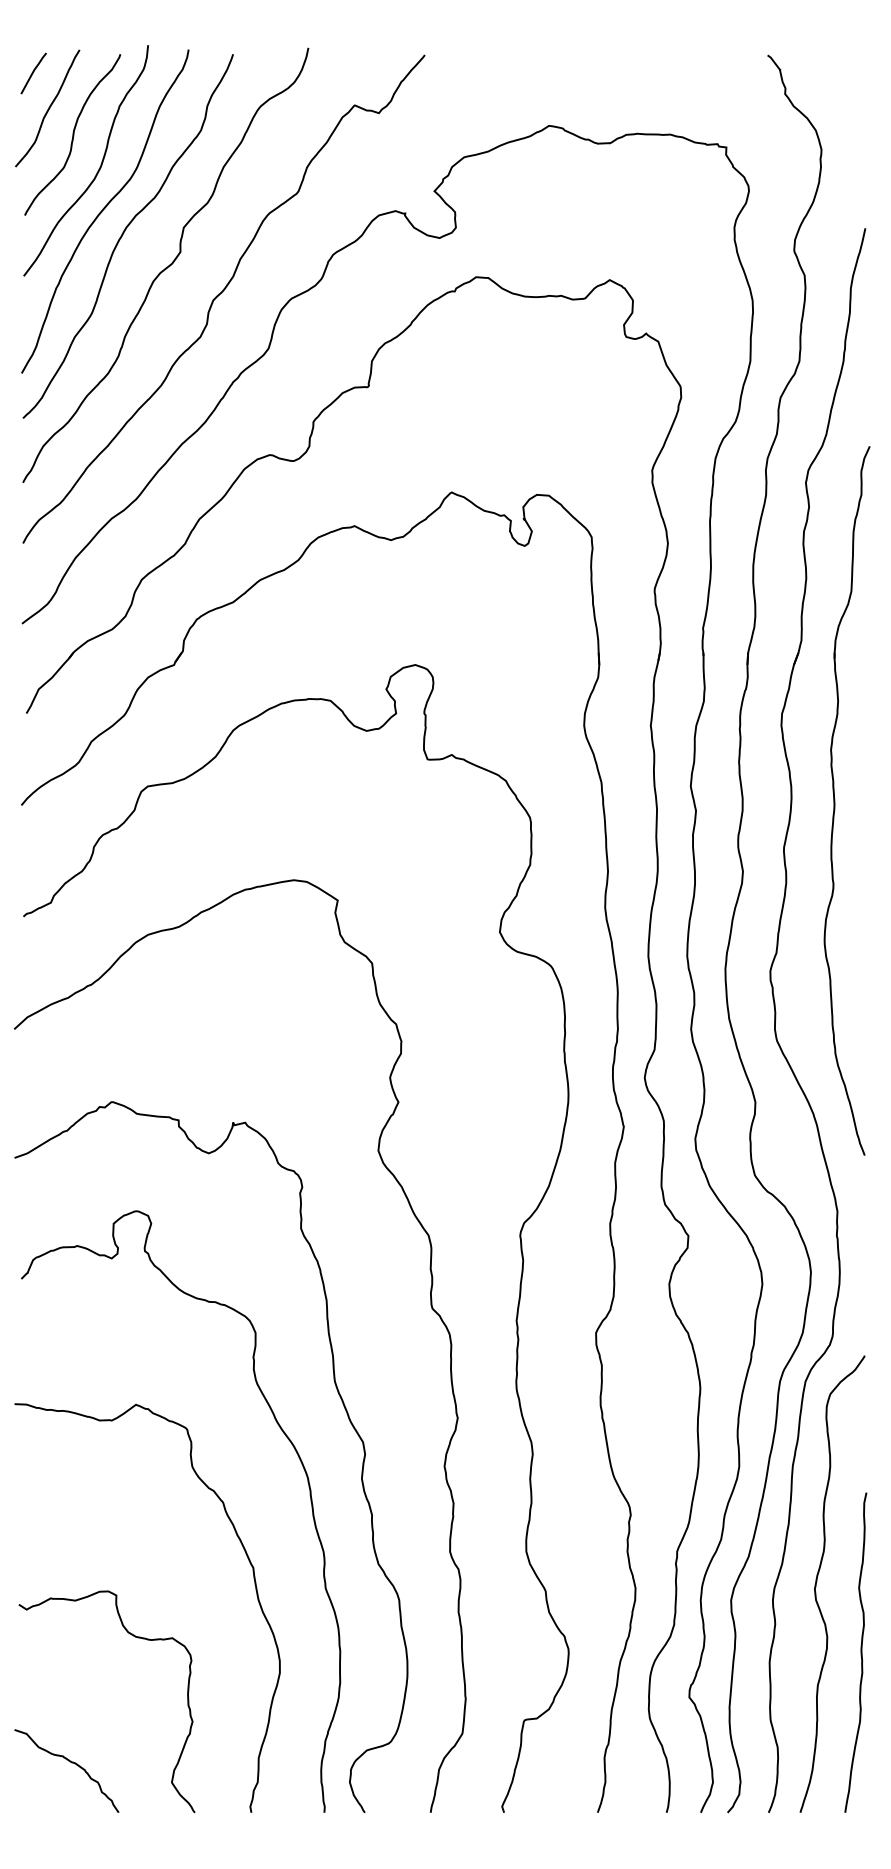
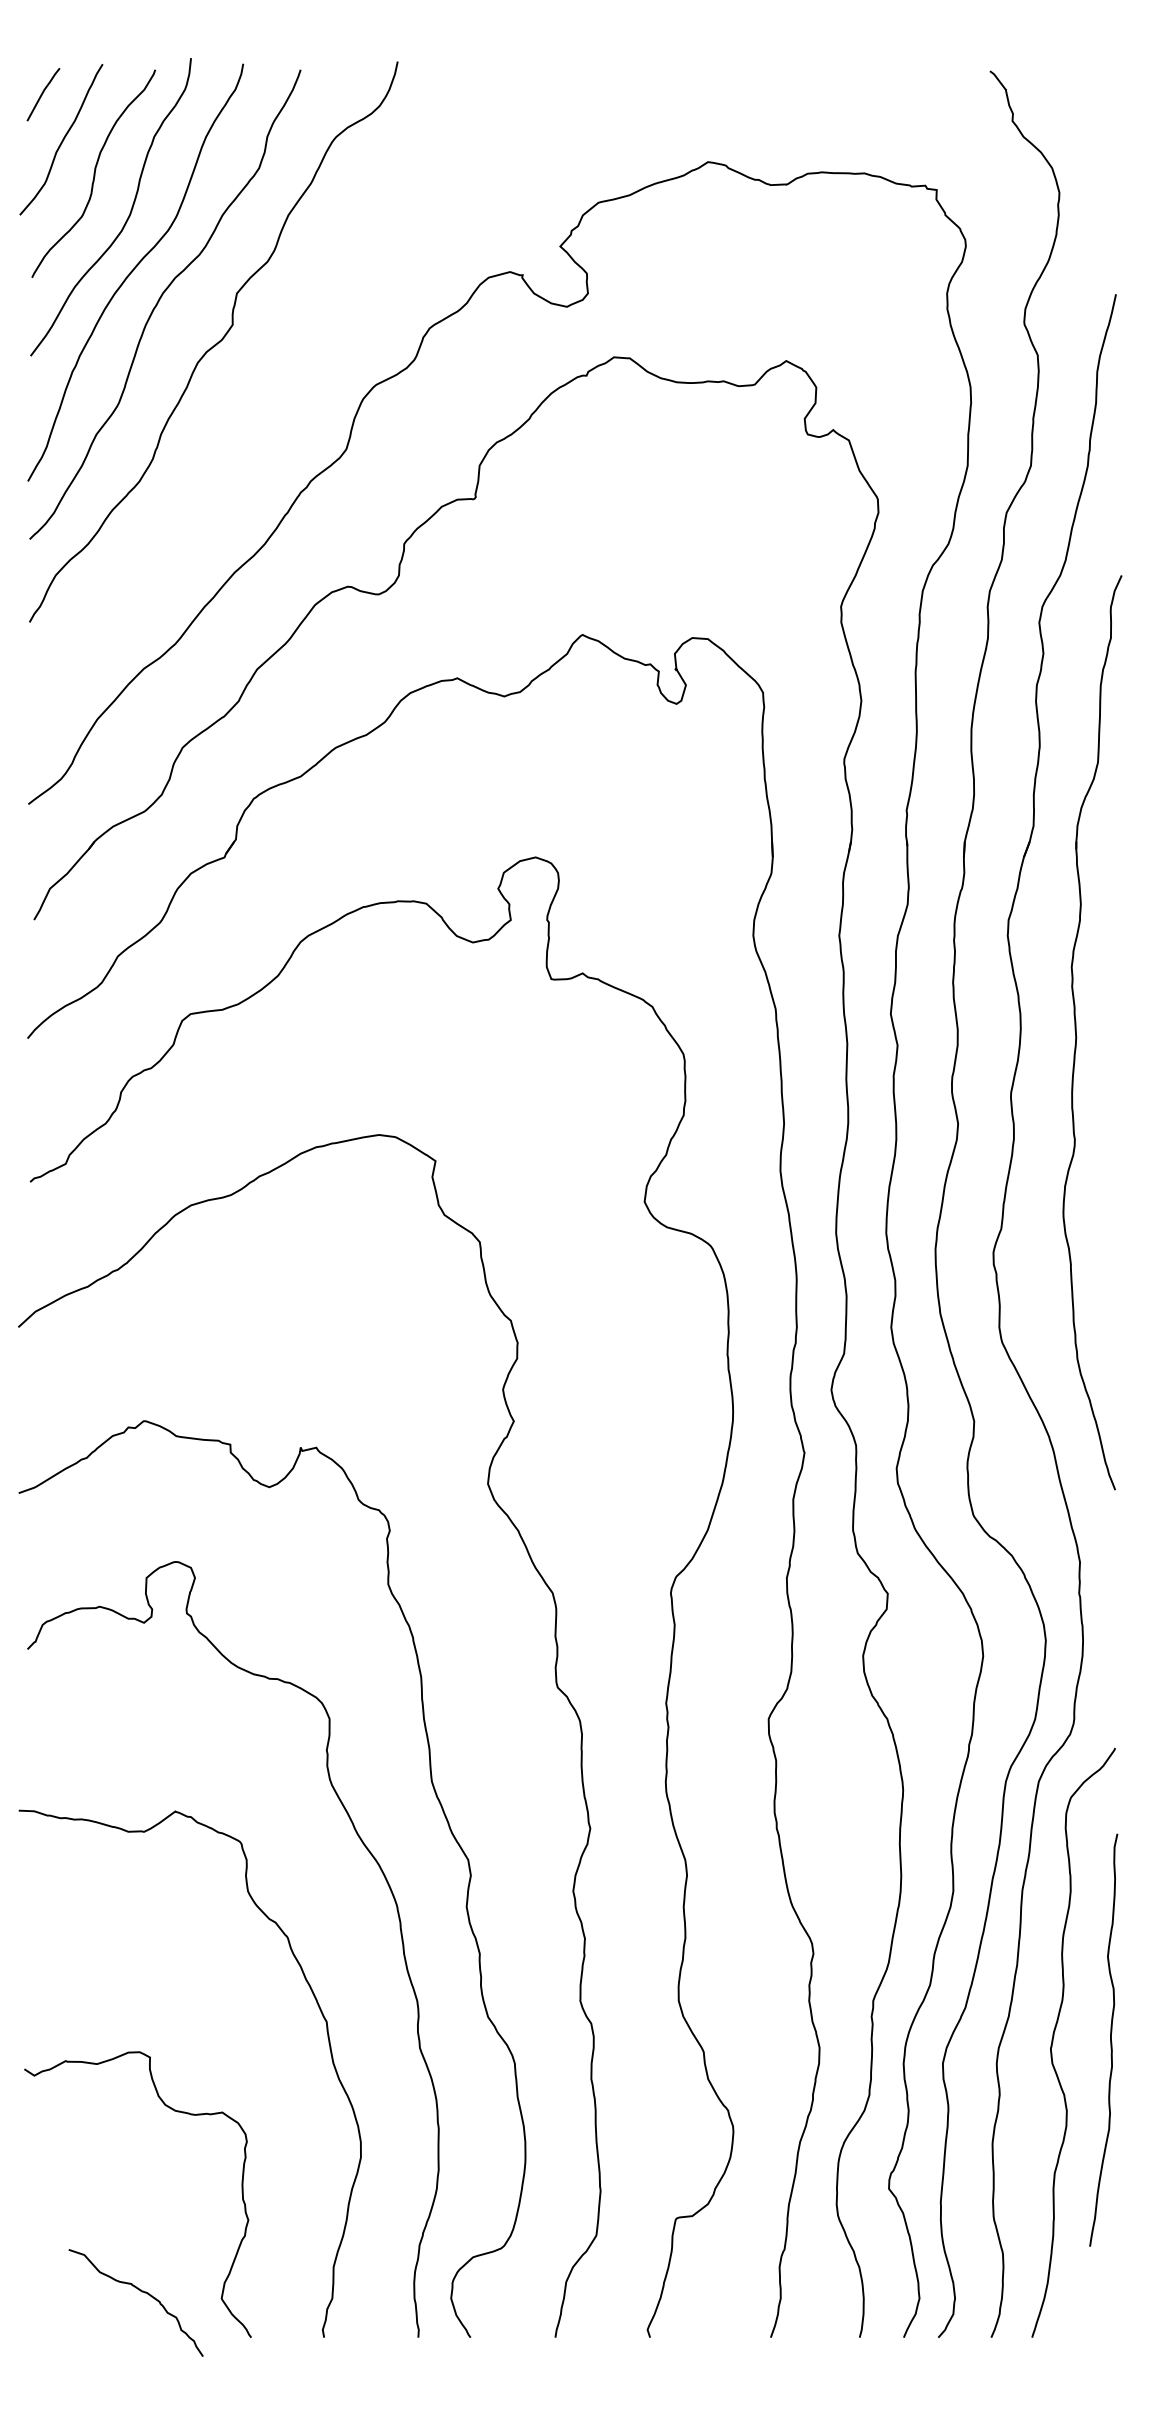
curve: (219, 295) -> (283, 380), removed
curve: (861, 1652) -> (1110, 2039), moved
curve: (70, 1763) -> (141, 2292), moved

